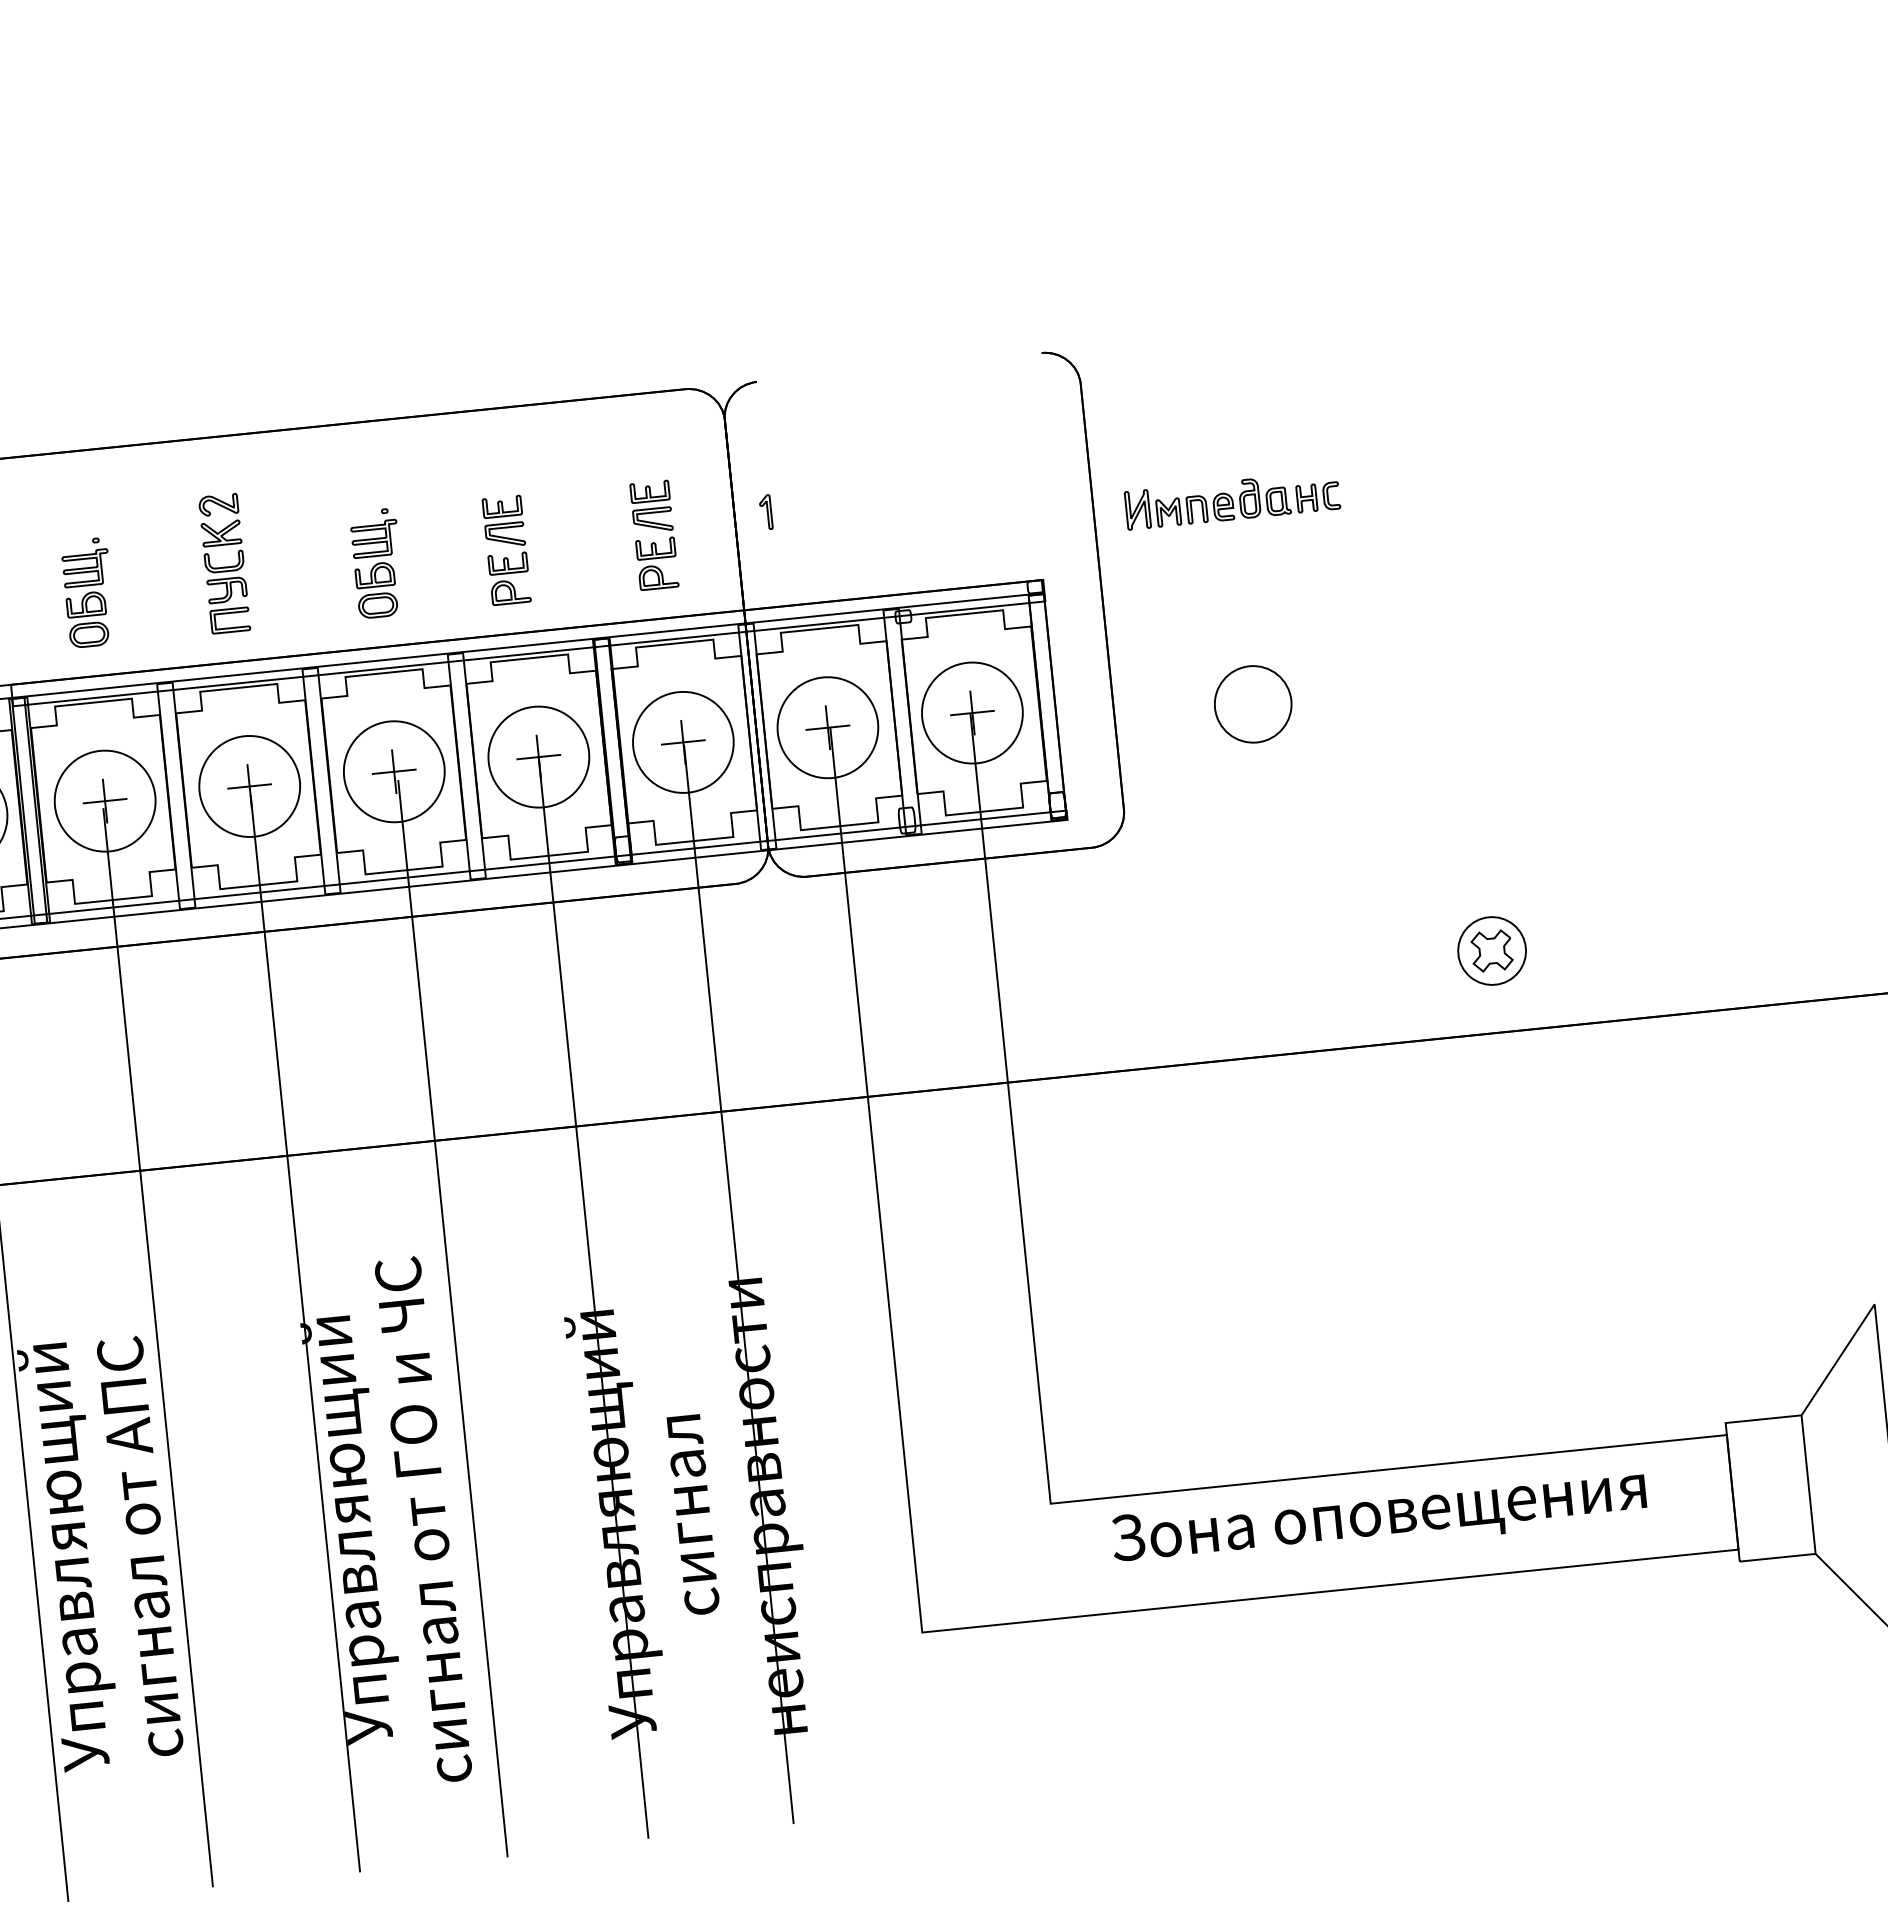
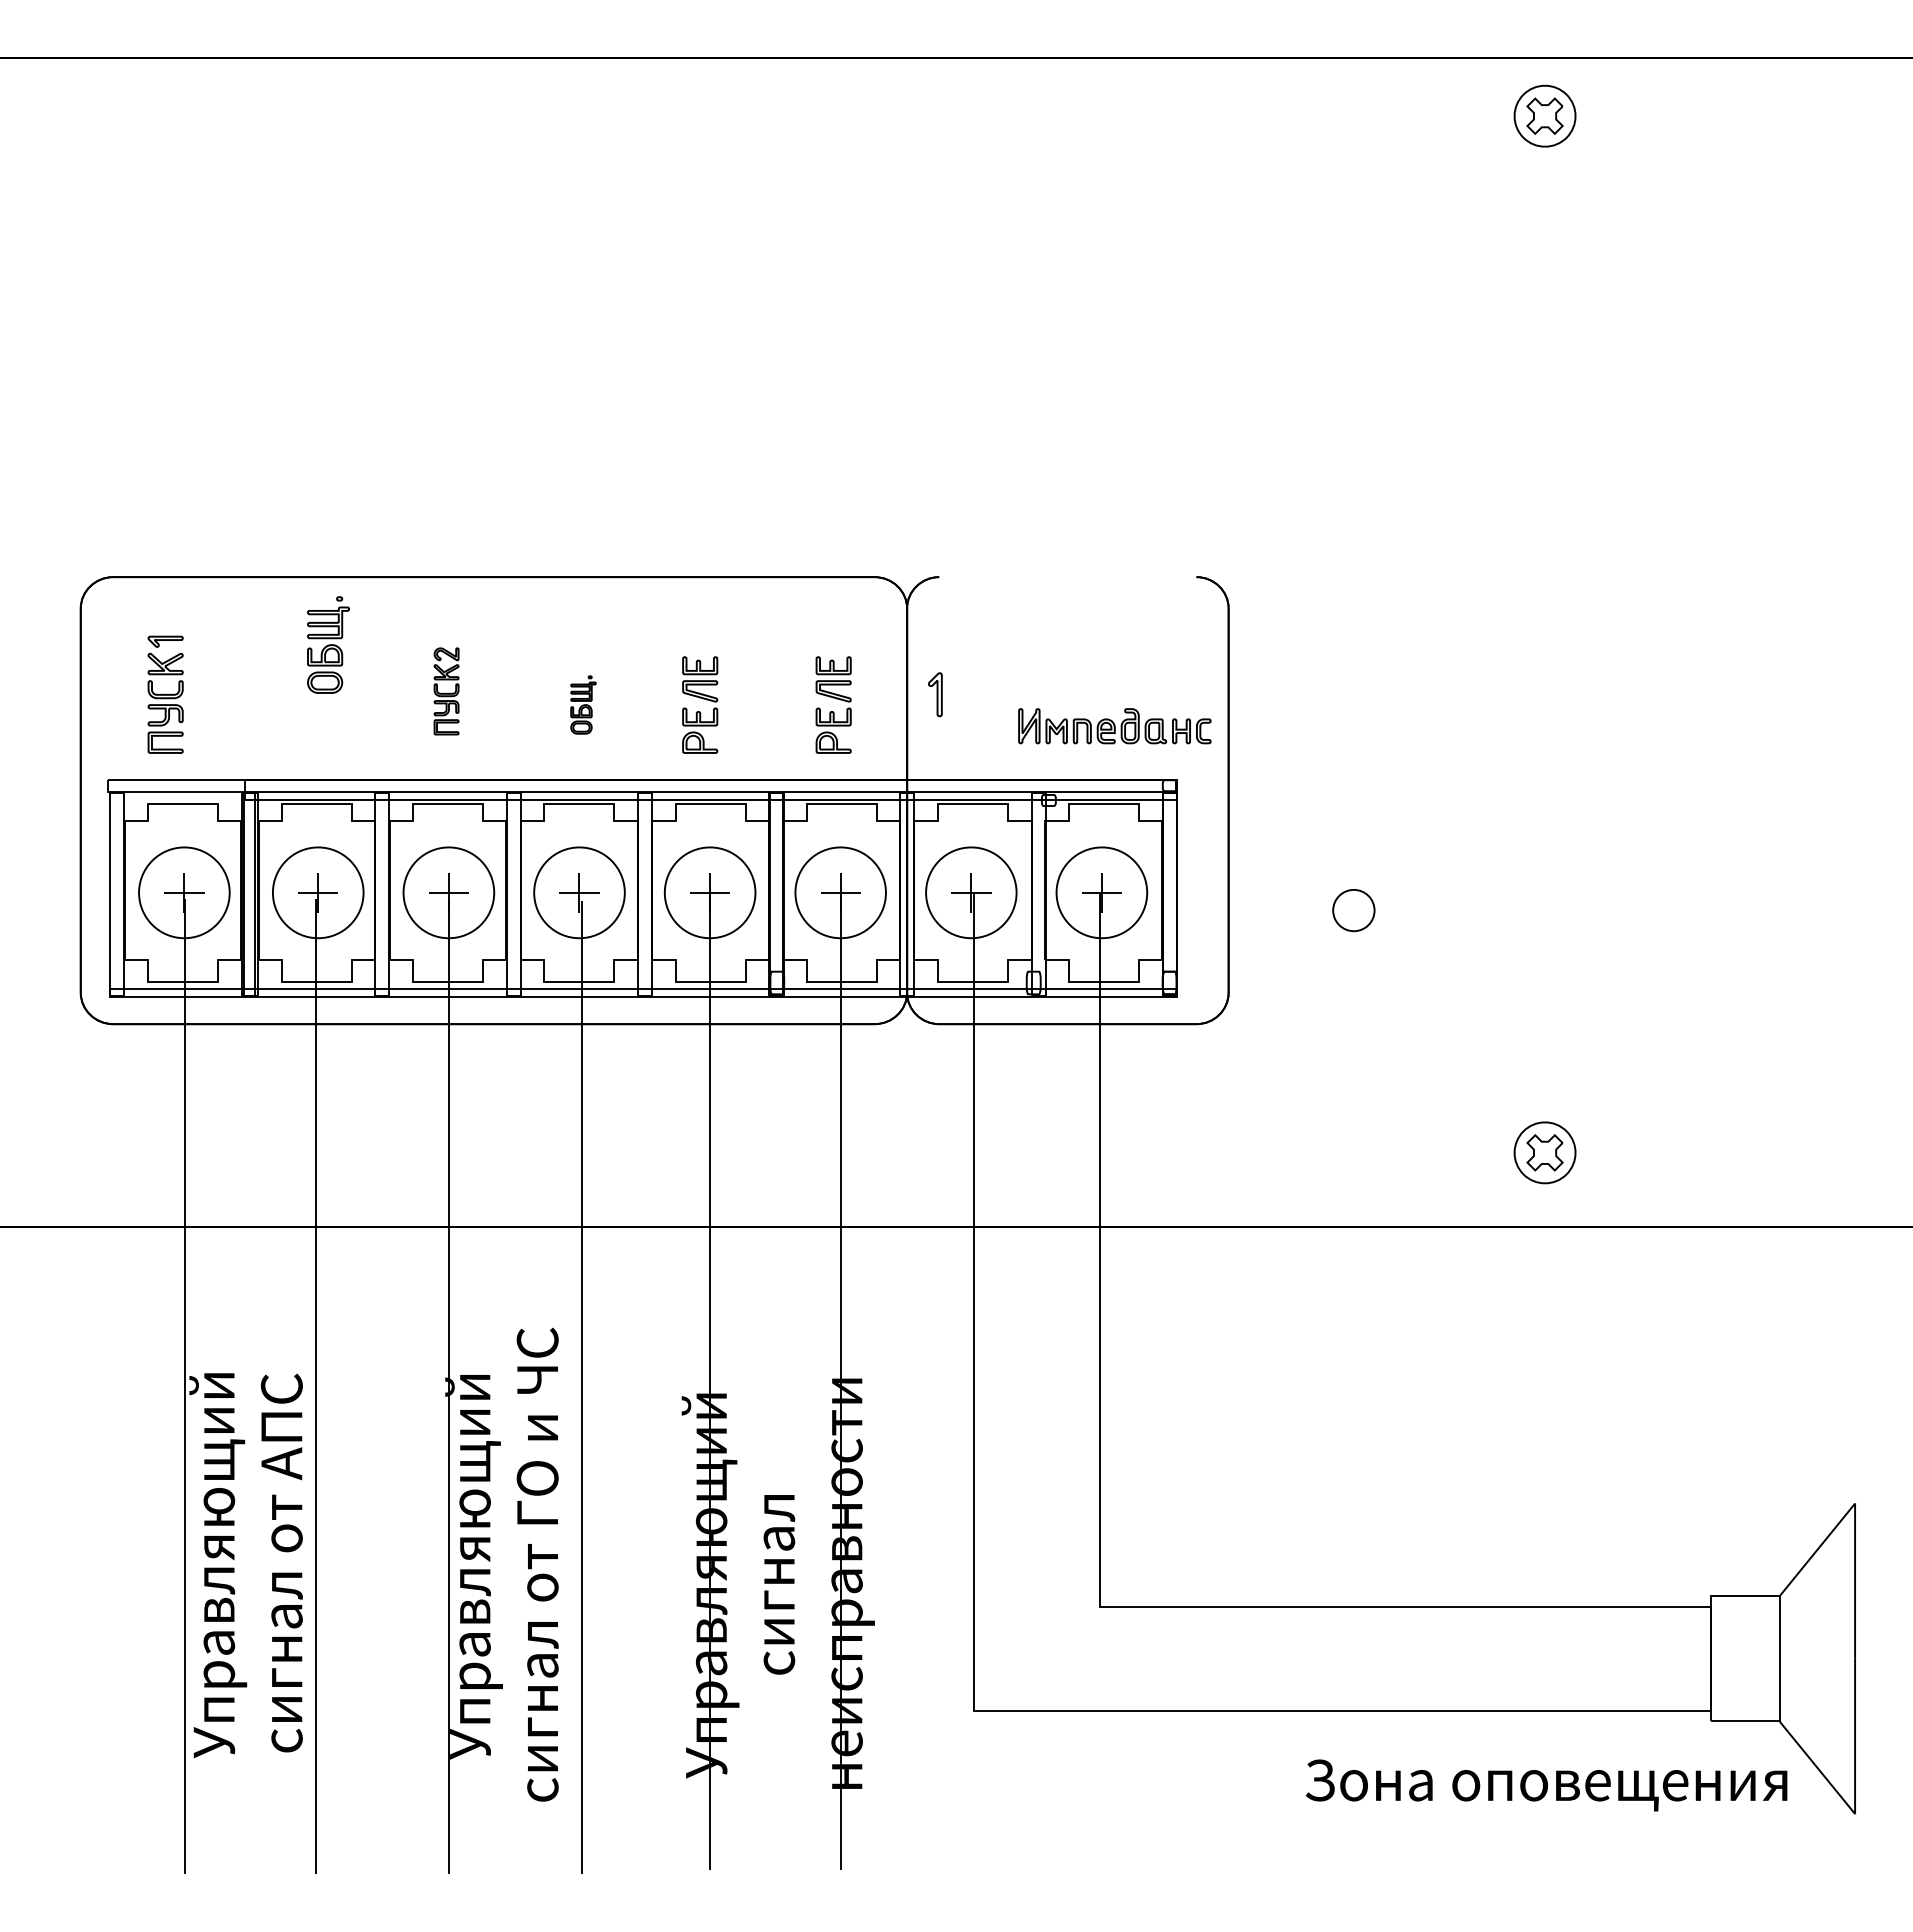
part: (1232, 500) -> (1114, 726), moved
part: (765, 512) -> (935, 694), size x1.4
part: (377, 562) -> (583, 704), size x0.6
part: (224, 563) -> (446, 691), size x0.7
part: (88, 592) -> (328, 644), moved
part: (1252, 704) -> (1353, 910), size x0.6
text: (1379, 1517) -> (1546, 1785), moved

